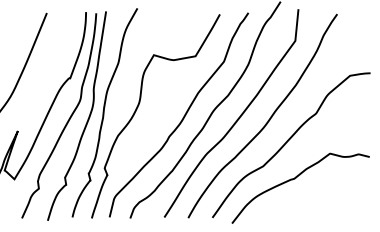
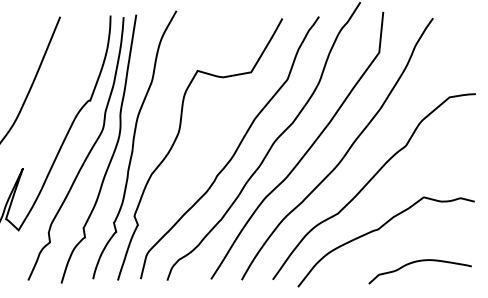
curve: (326, 204) -> (419, 262), added

